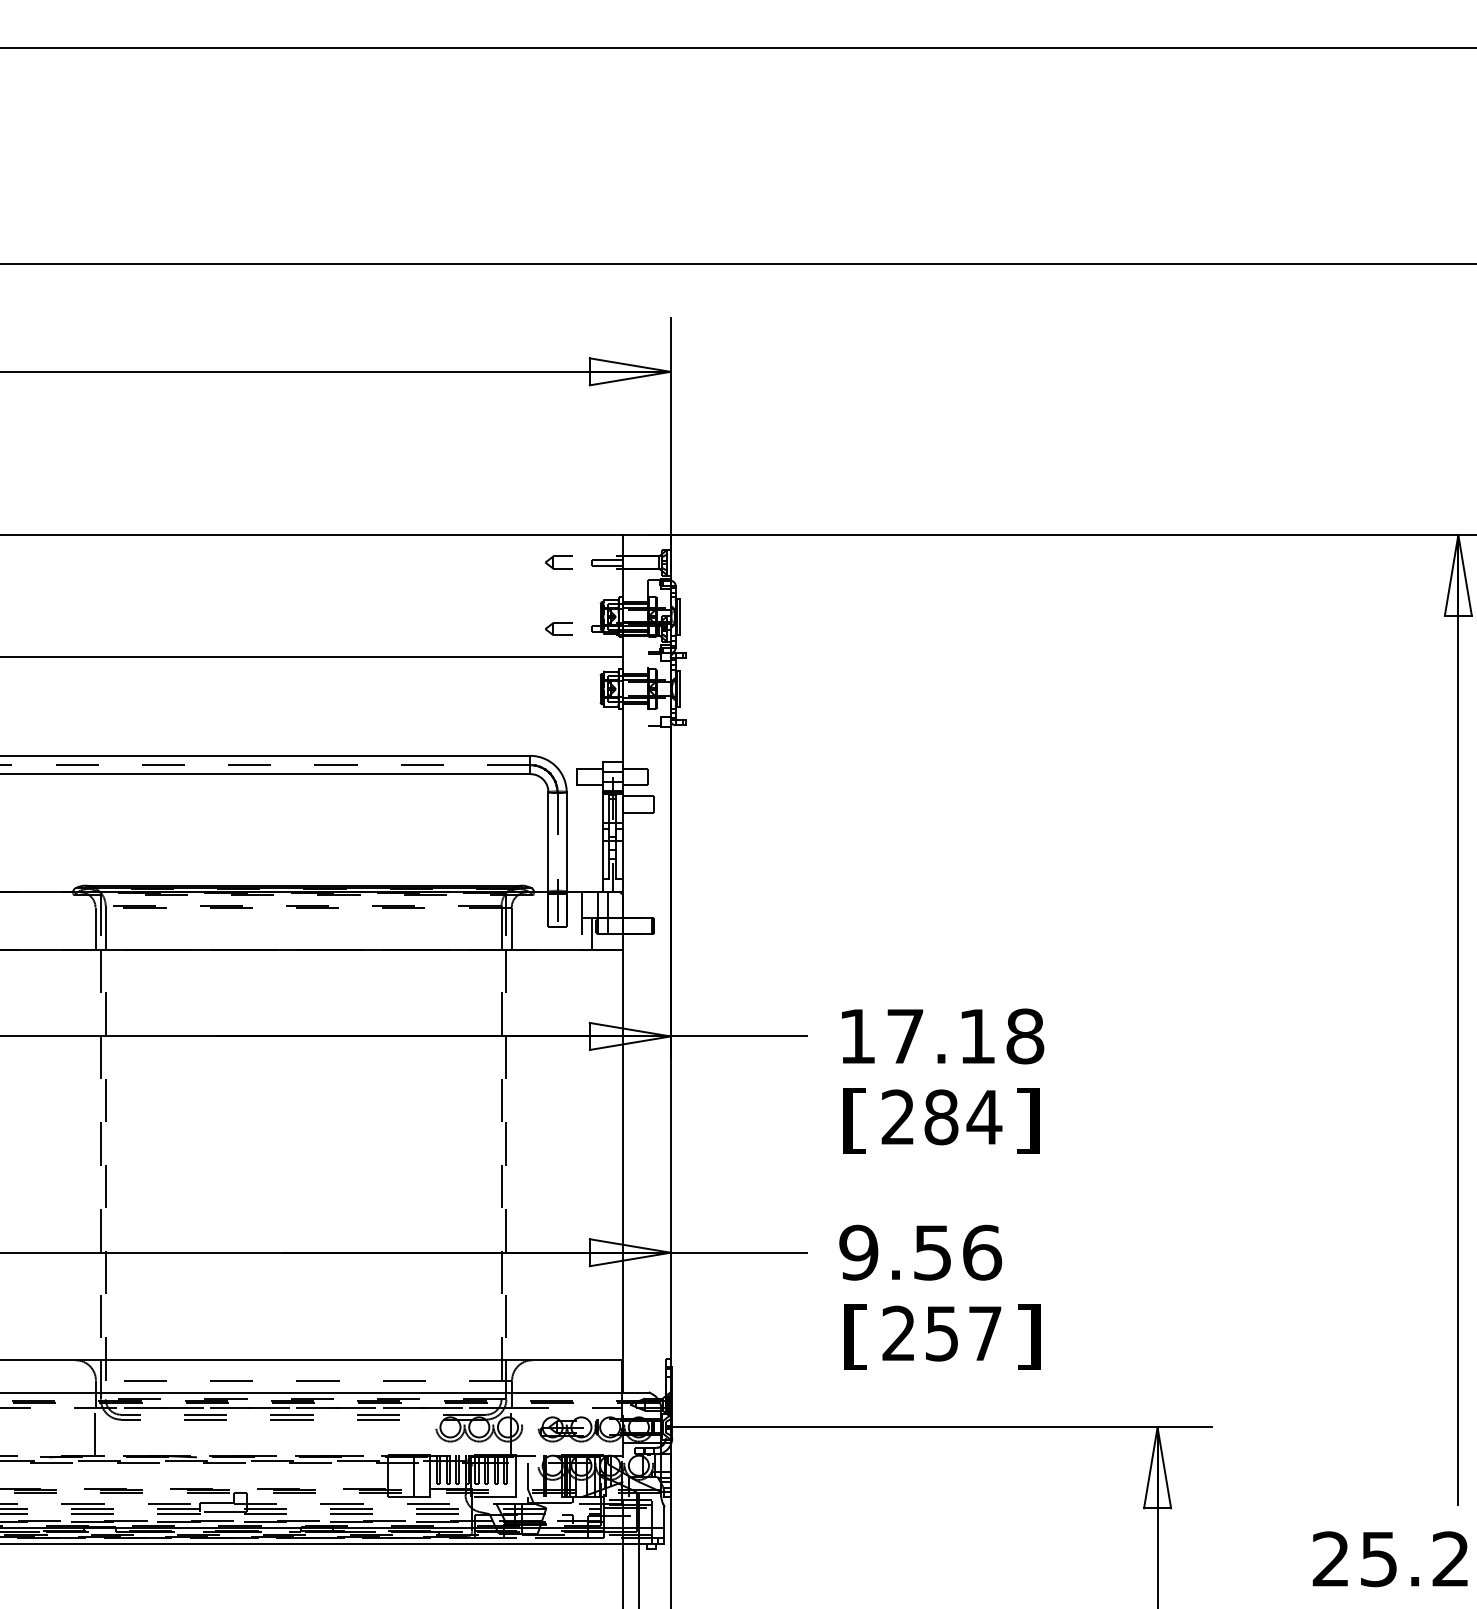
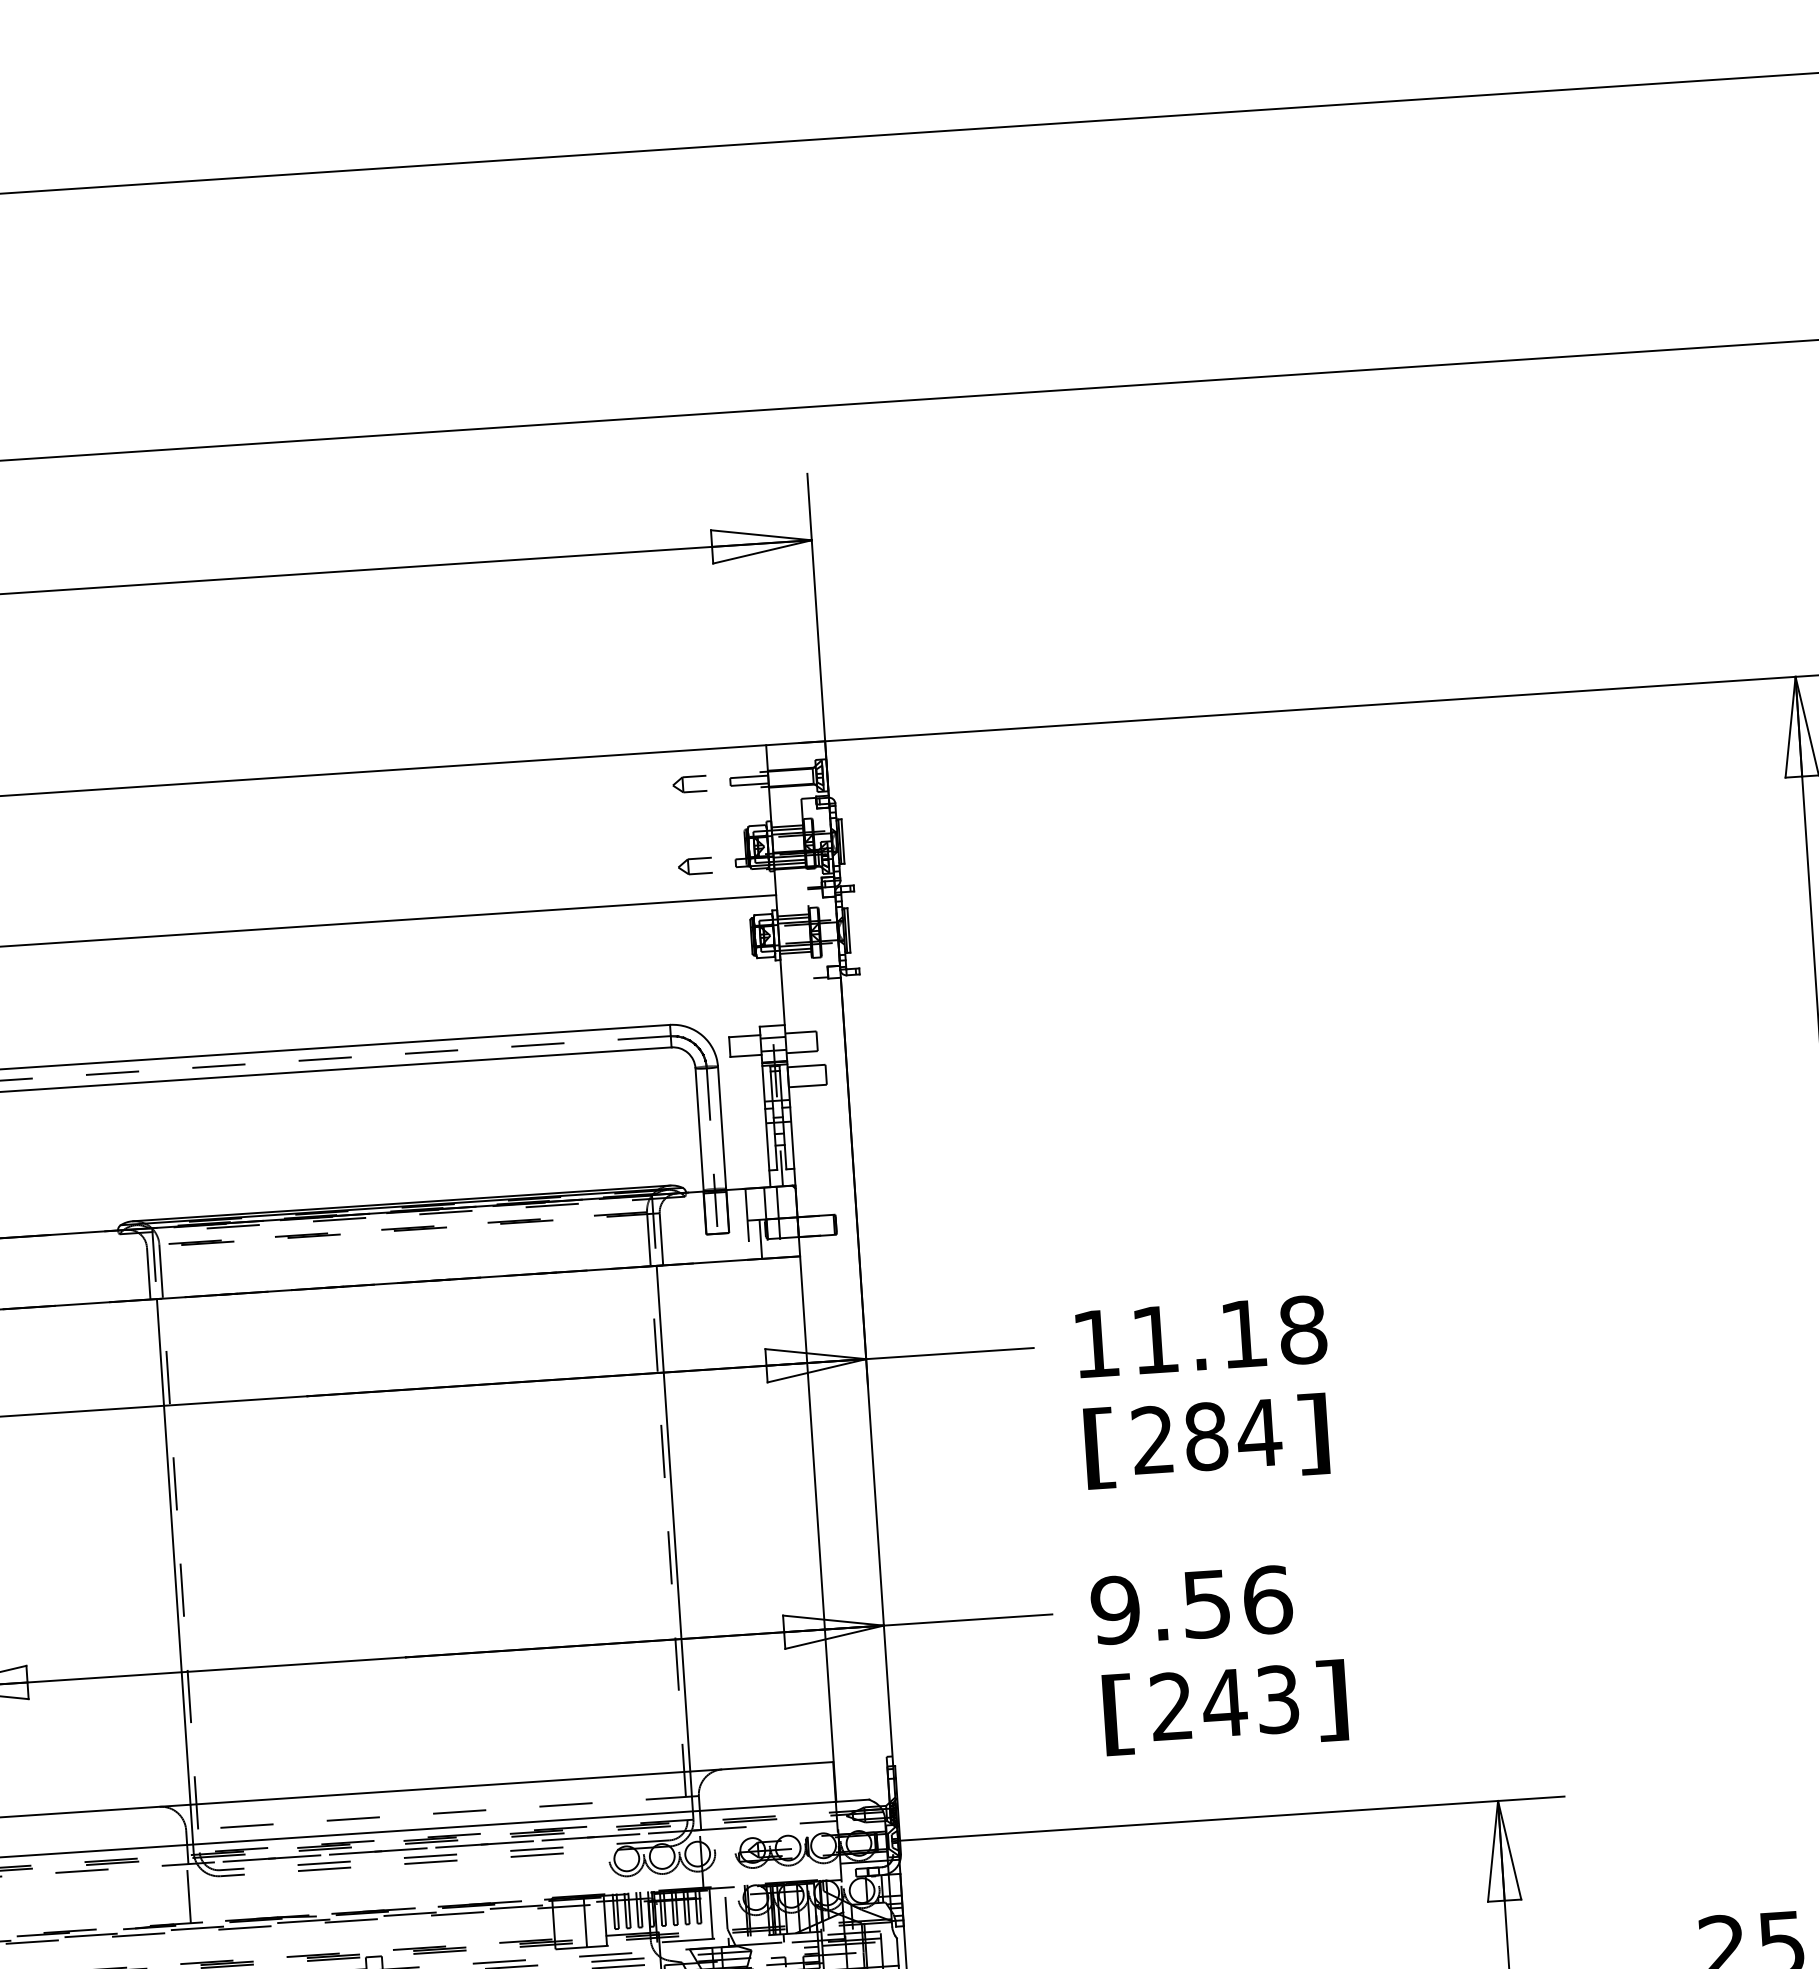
text: (905, 1036) -> (1155, 1339), 17.18 -> 11.18
line: (100, 1155) -> (173, 1552), dashed -> solid
line: (506, 1155) -> (673, 1519), dashed -> solid
text: (962, 1333) -> (1249, 1701), 257 -> 243

